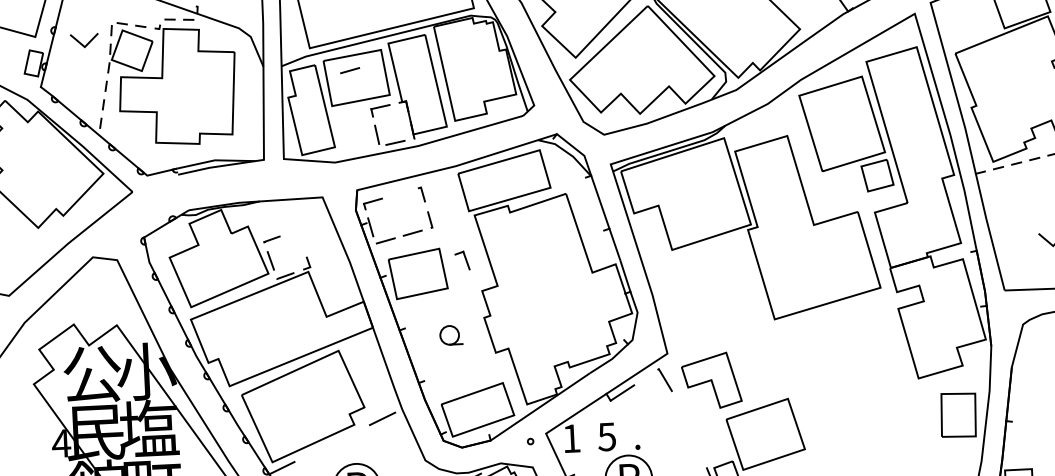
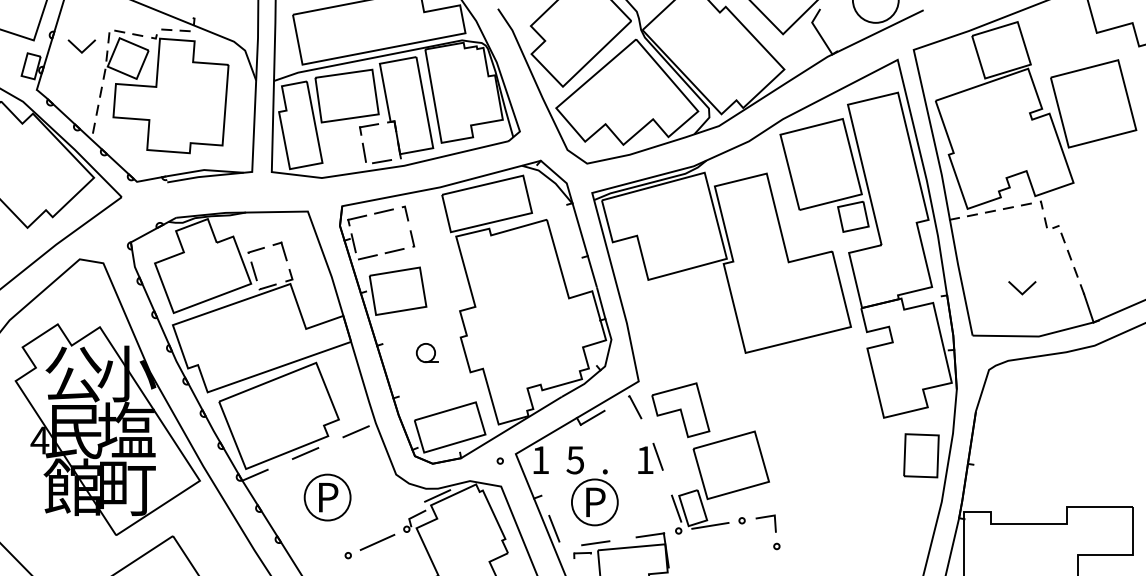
line: (349, 70) -> (383, 211), moved
part: (461, 260) -> (279, 251), moved
part: (683, 431) -> (650, 458), added
line: (332, 443) -> (305, 453), added

